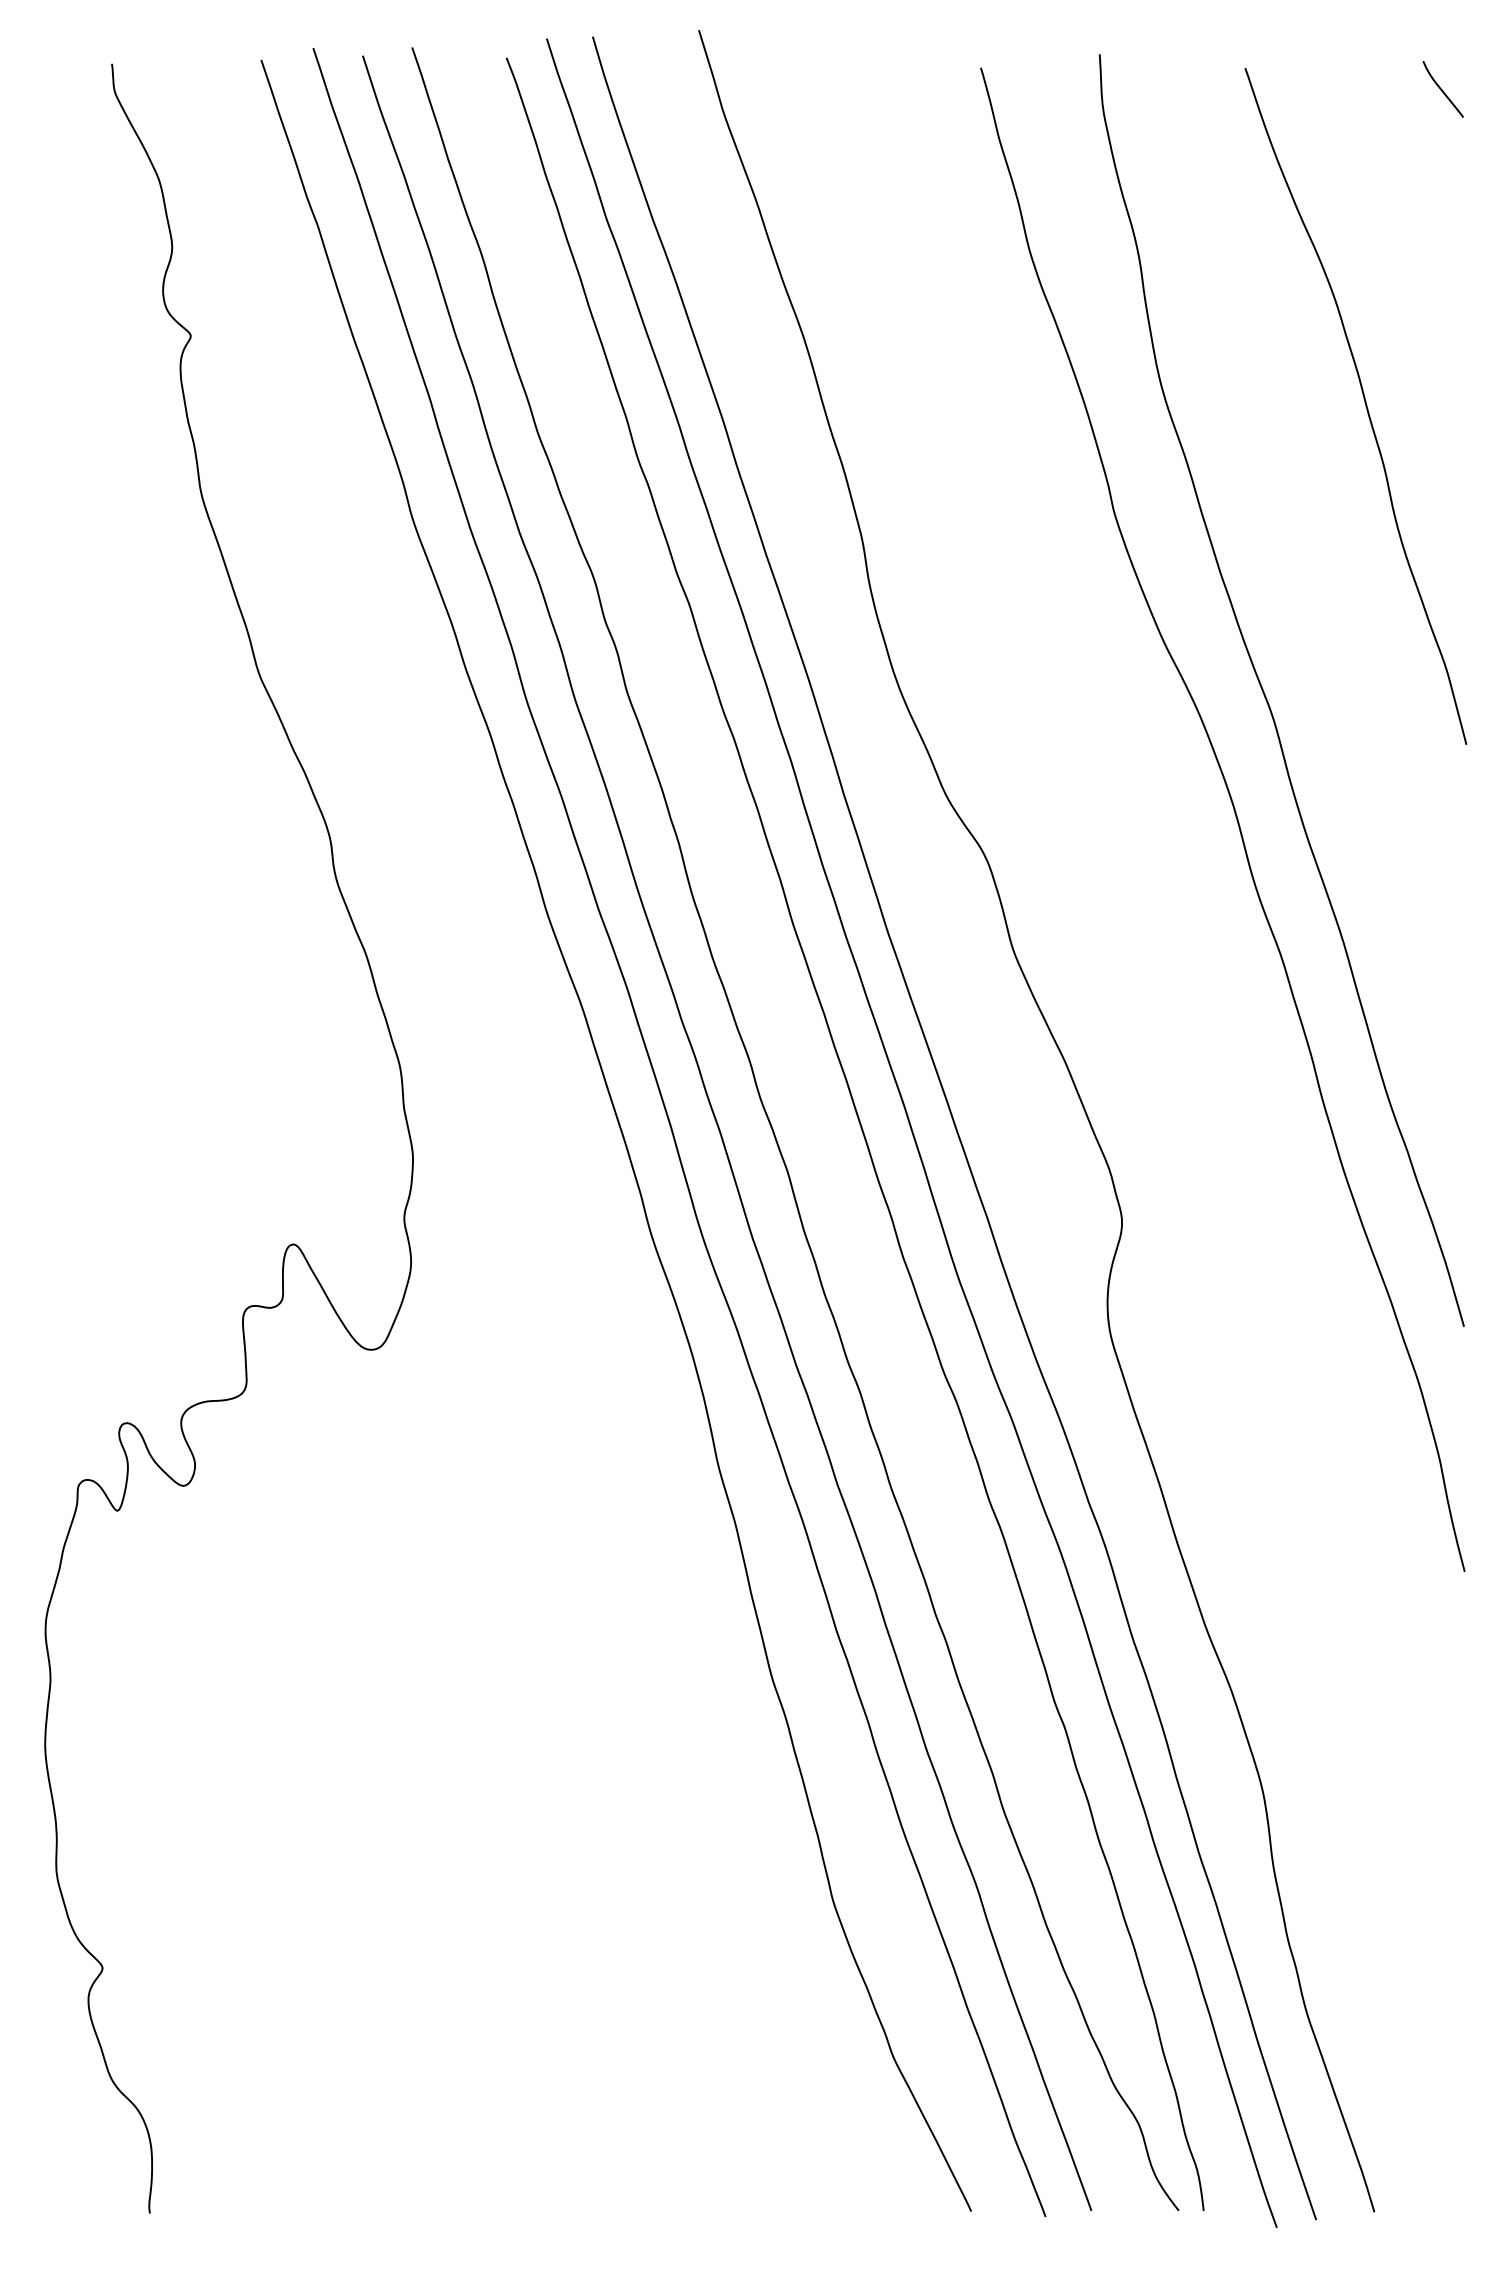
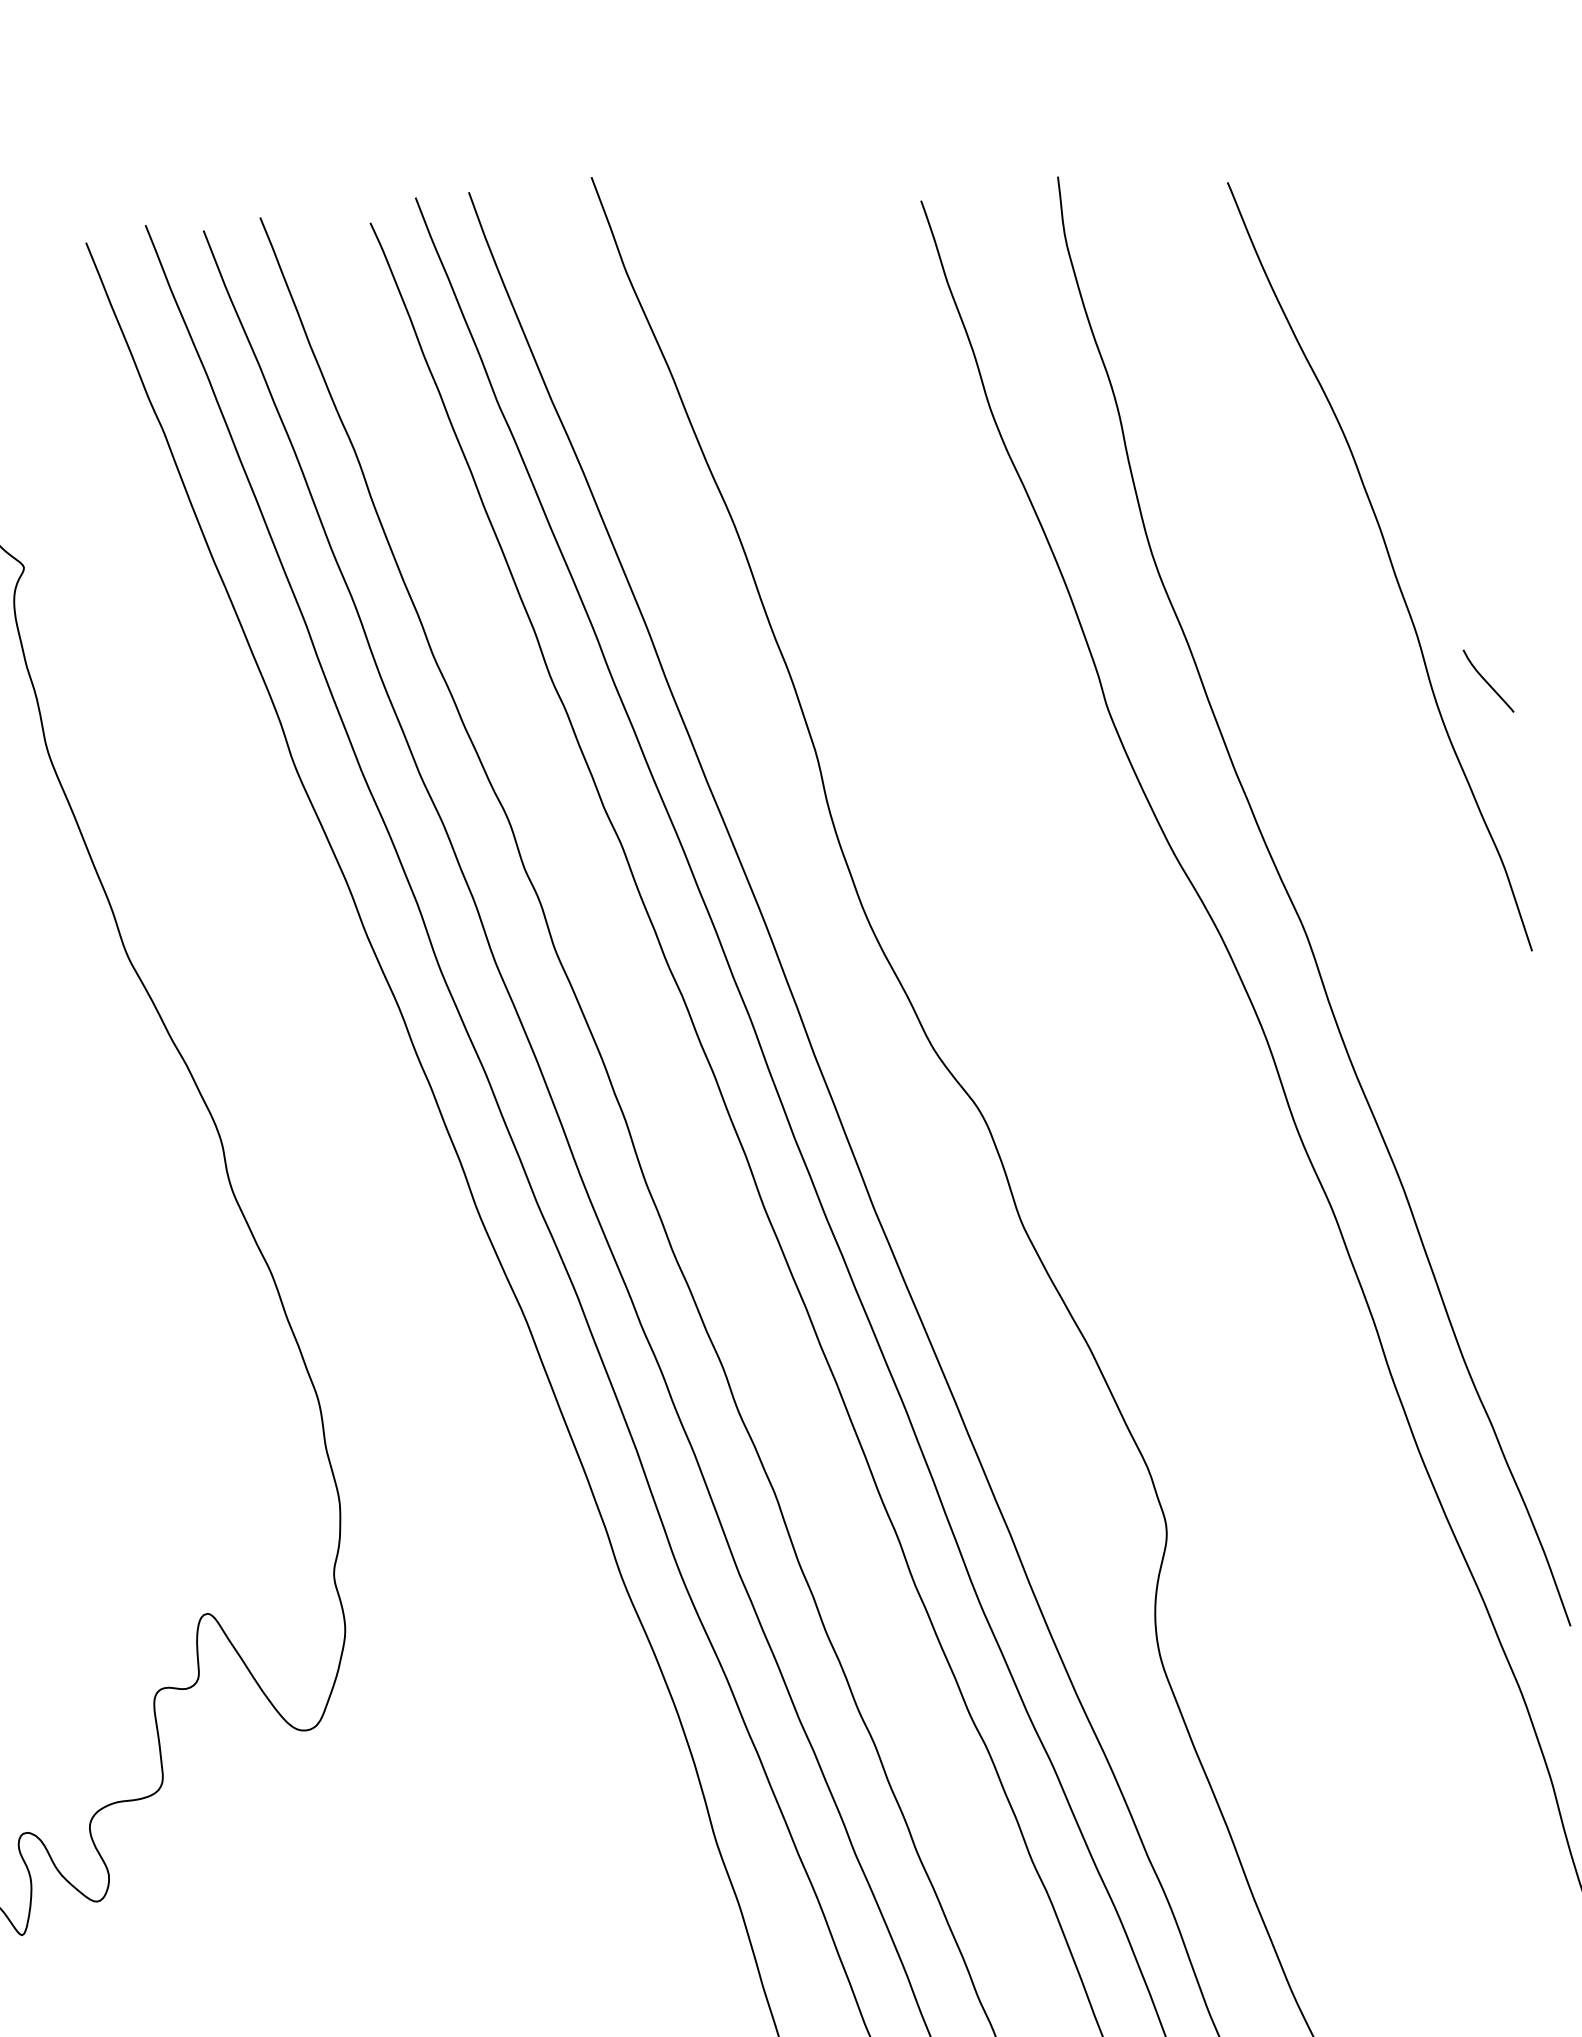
curve: (1442, 89) -> (1487, 681), moved

